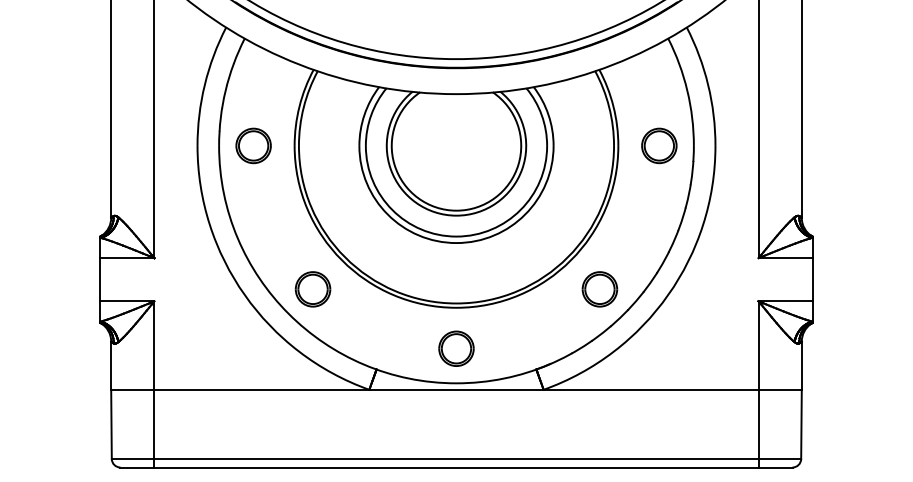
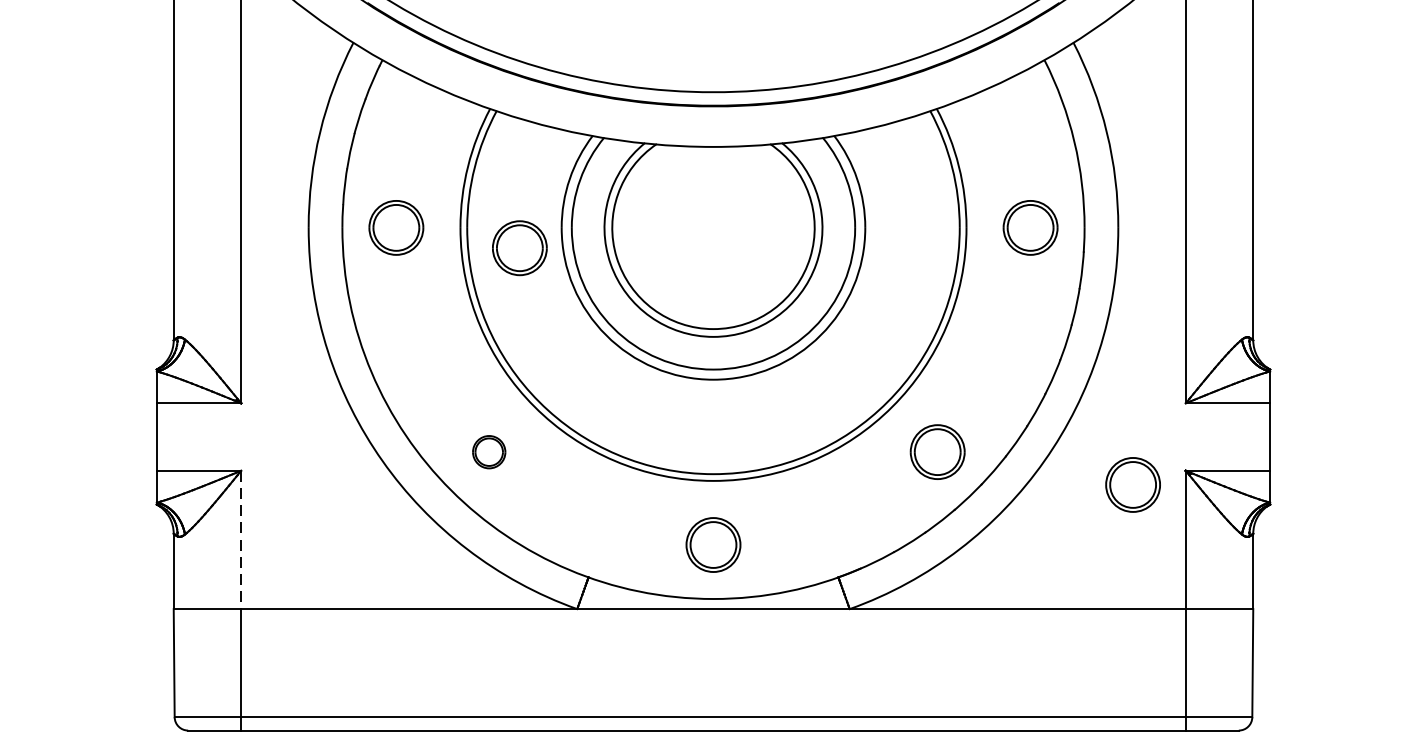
part: (332, 158) -> (519, 247), added
part: (312, 289) -> (488, 452), size x0.6
part: (724, 310) -> (1132, 485), added
line: (154, 346) -> (241, 541), solid -> dashed

